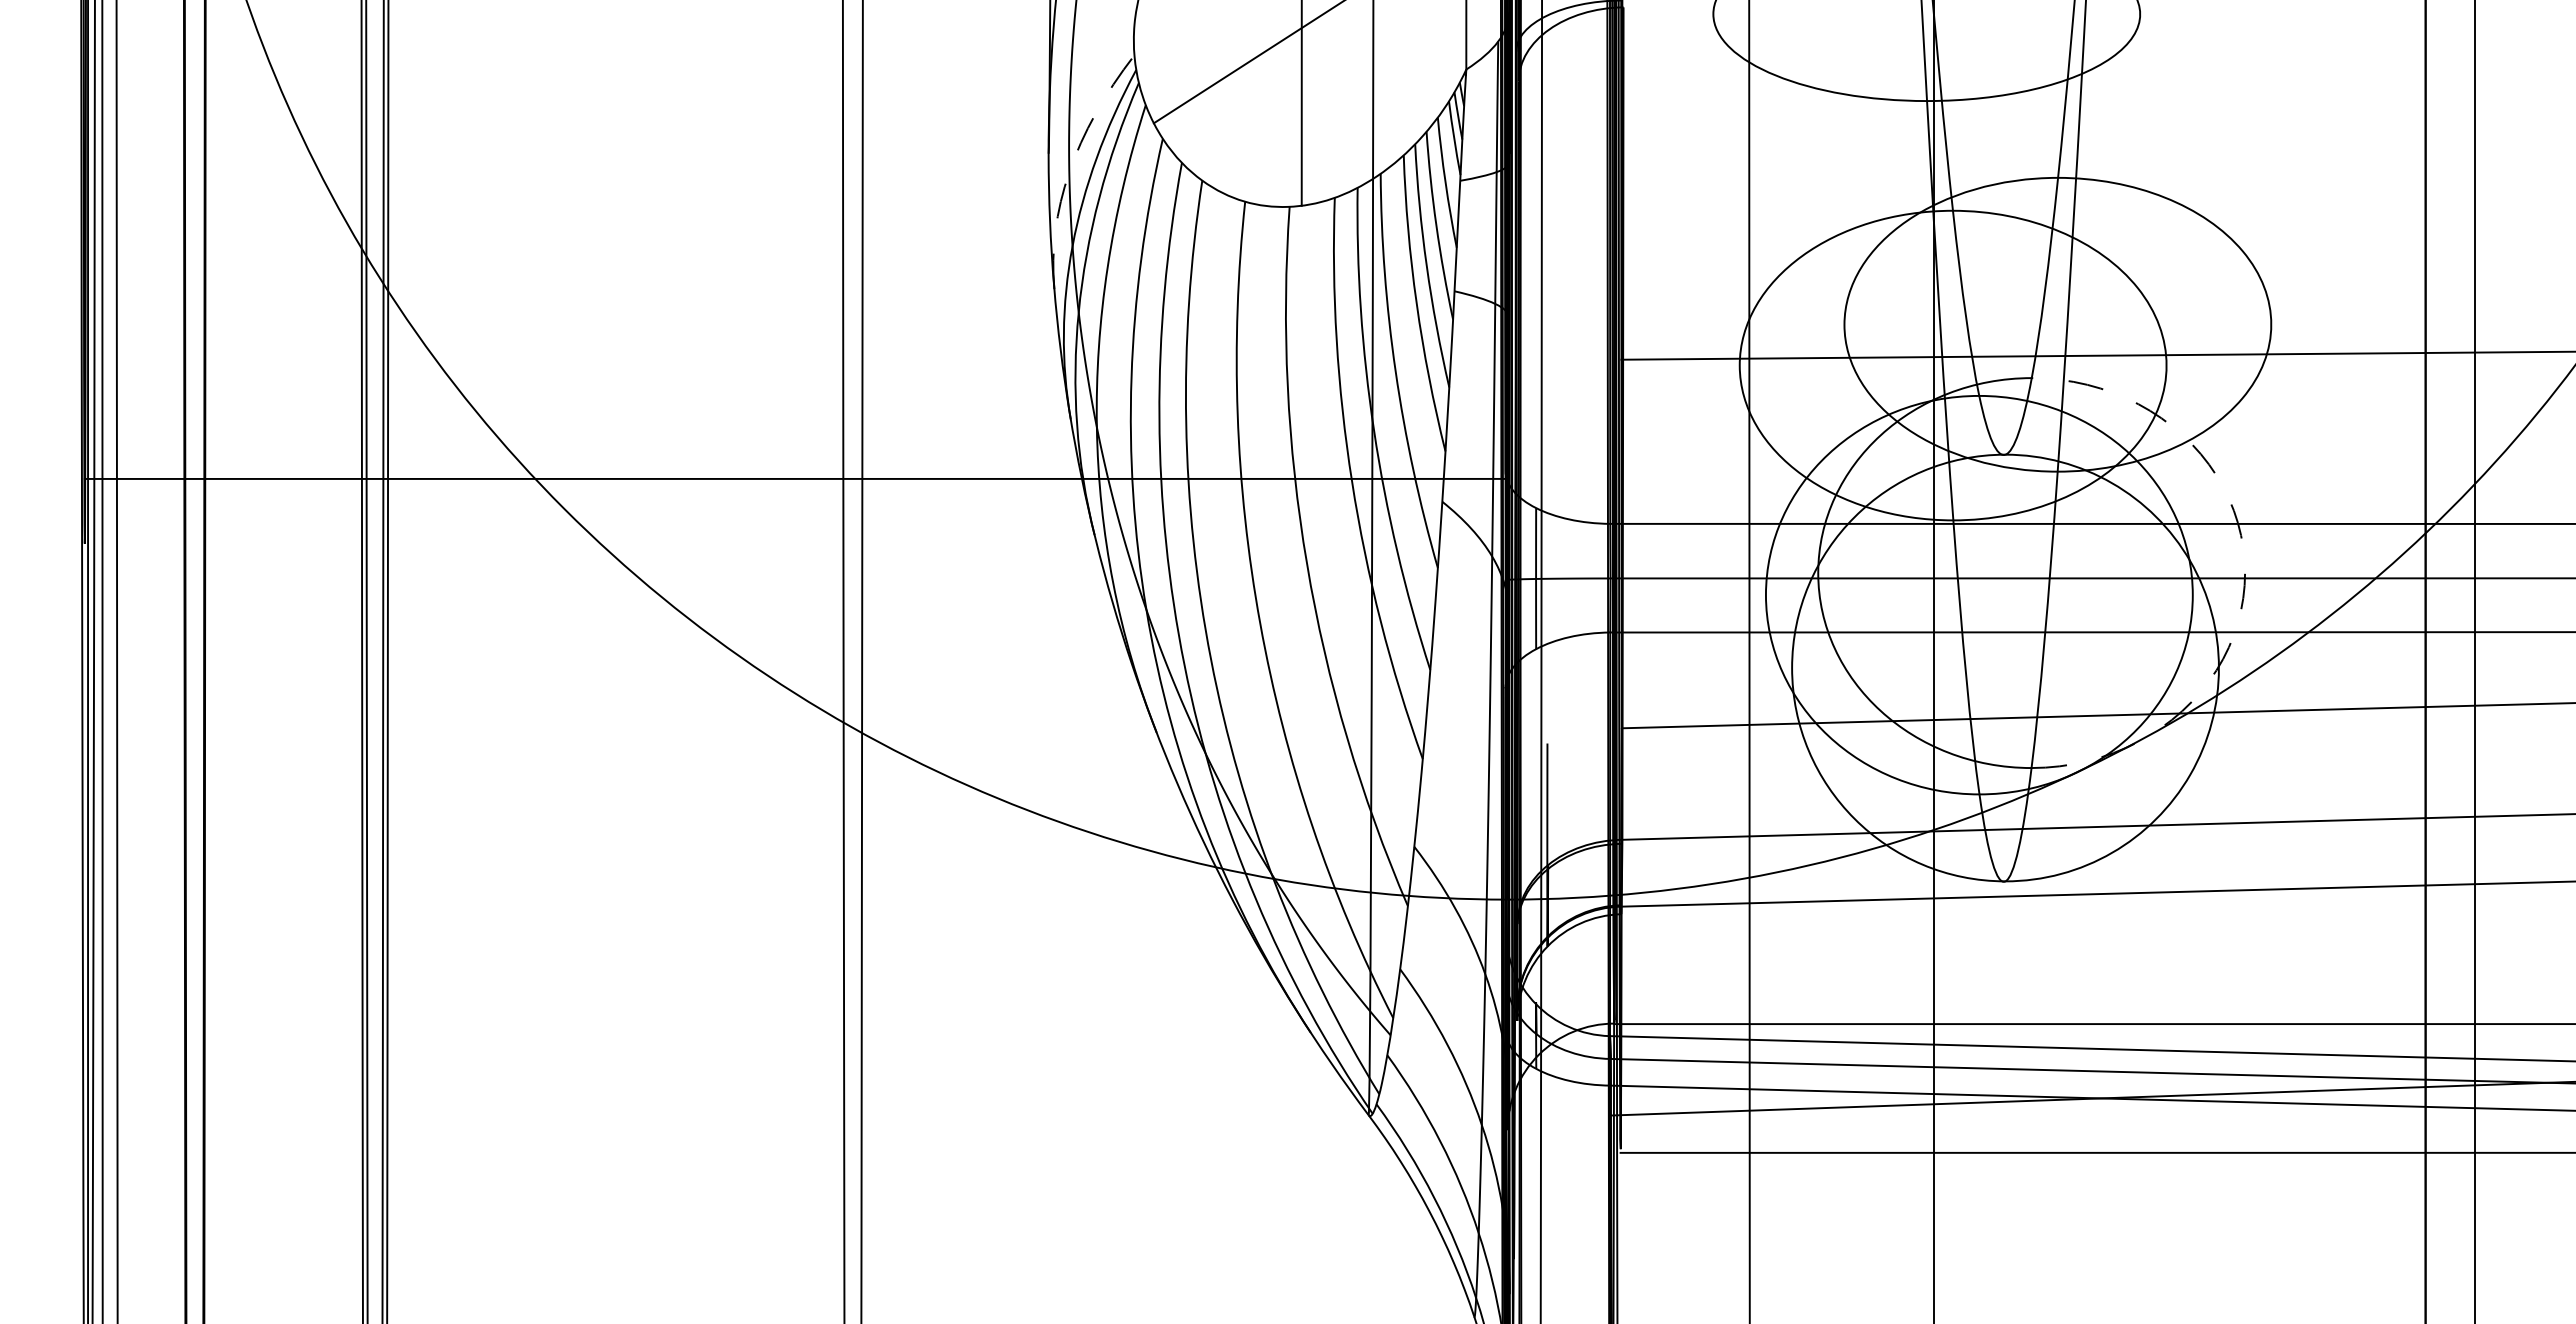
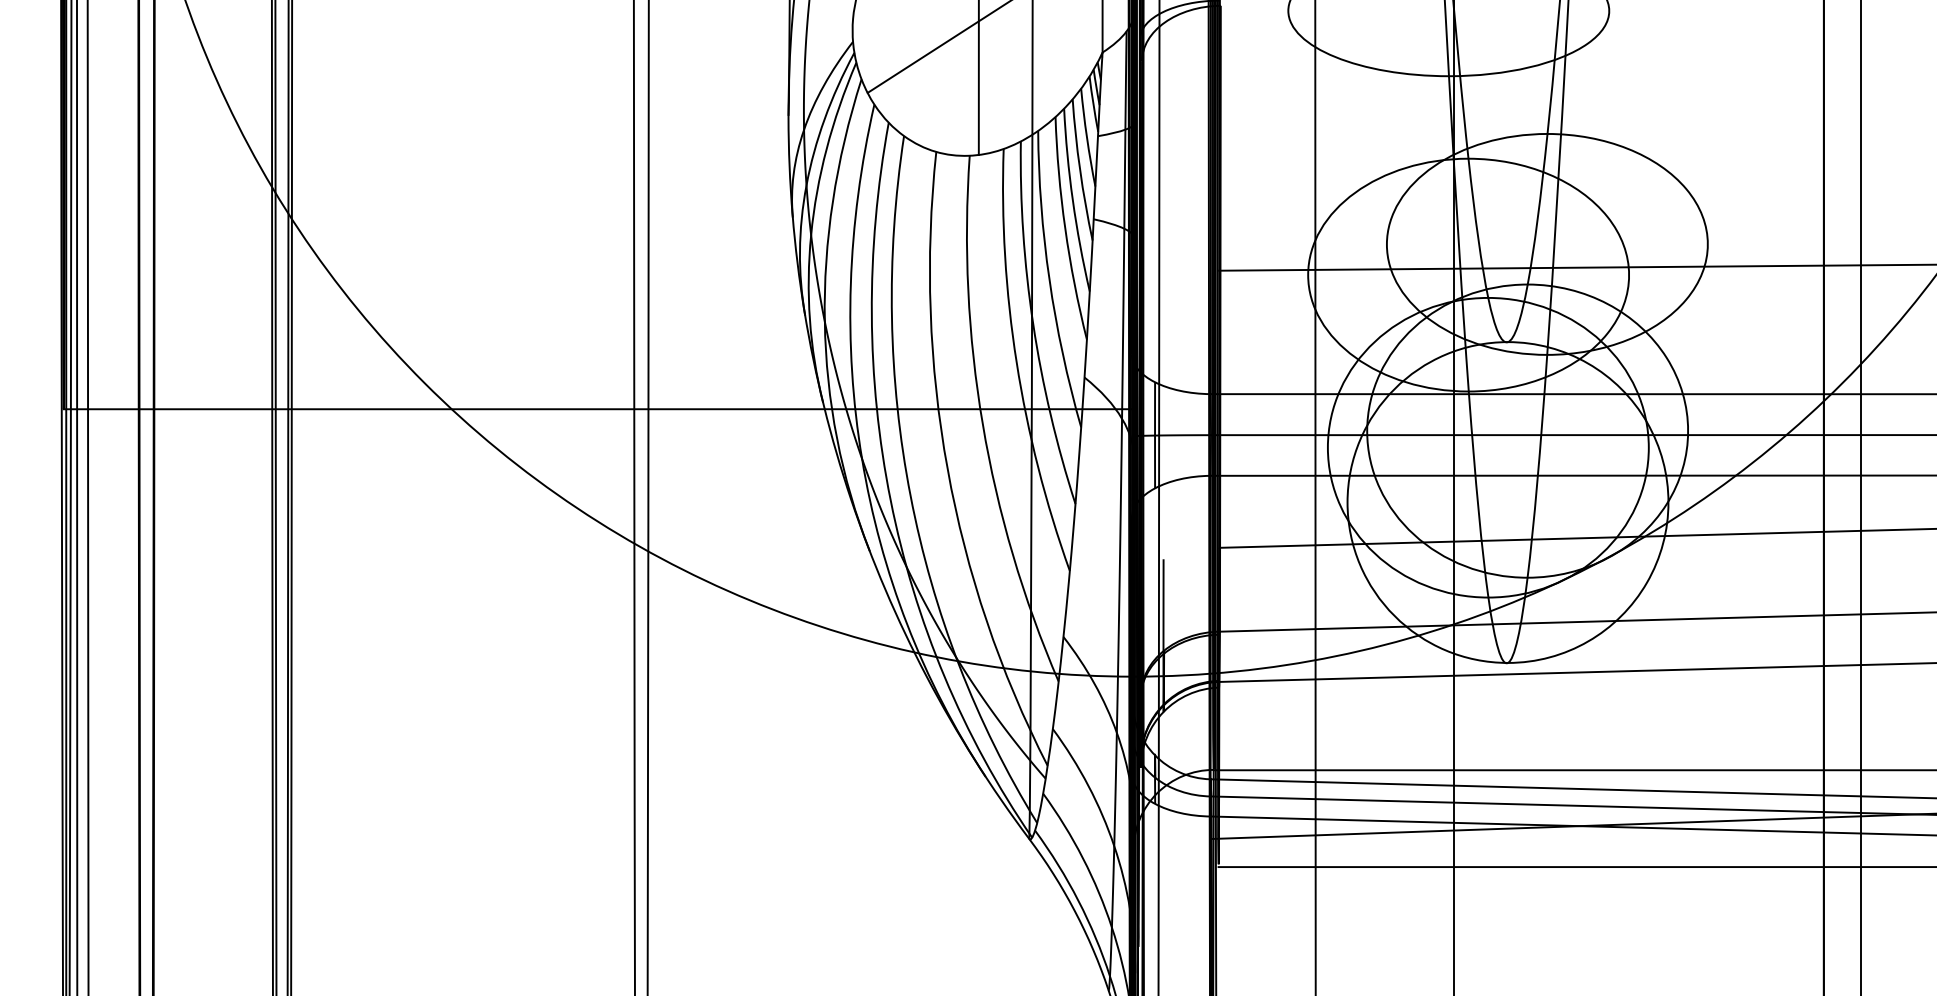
arc: (1072, 164) -> (806, 123), dashed -> solid
line: (795, 478) -> (598, 408), moved
arc: (2245, 573) -> (1688, 431), dashed -> solid

